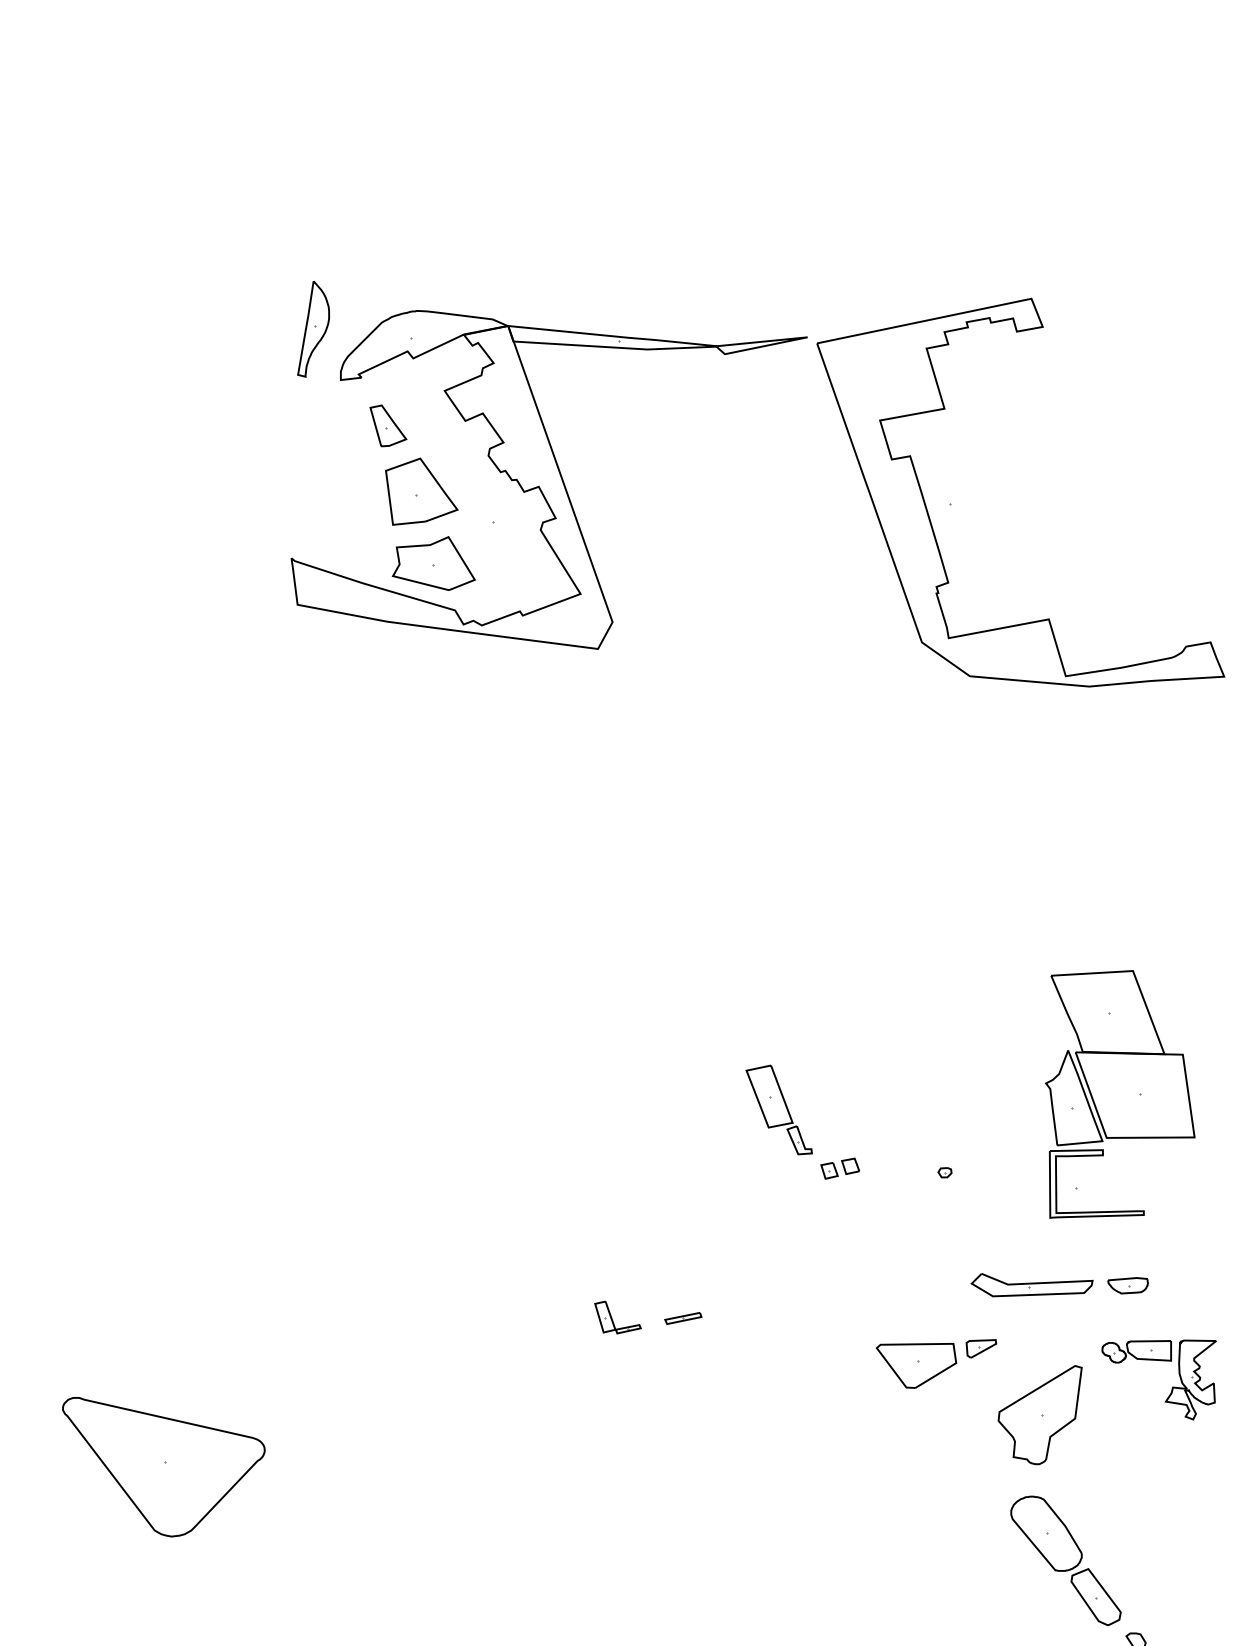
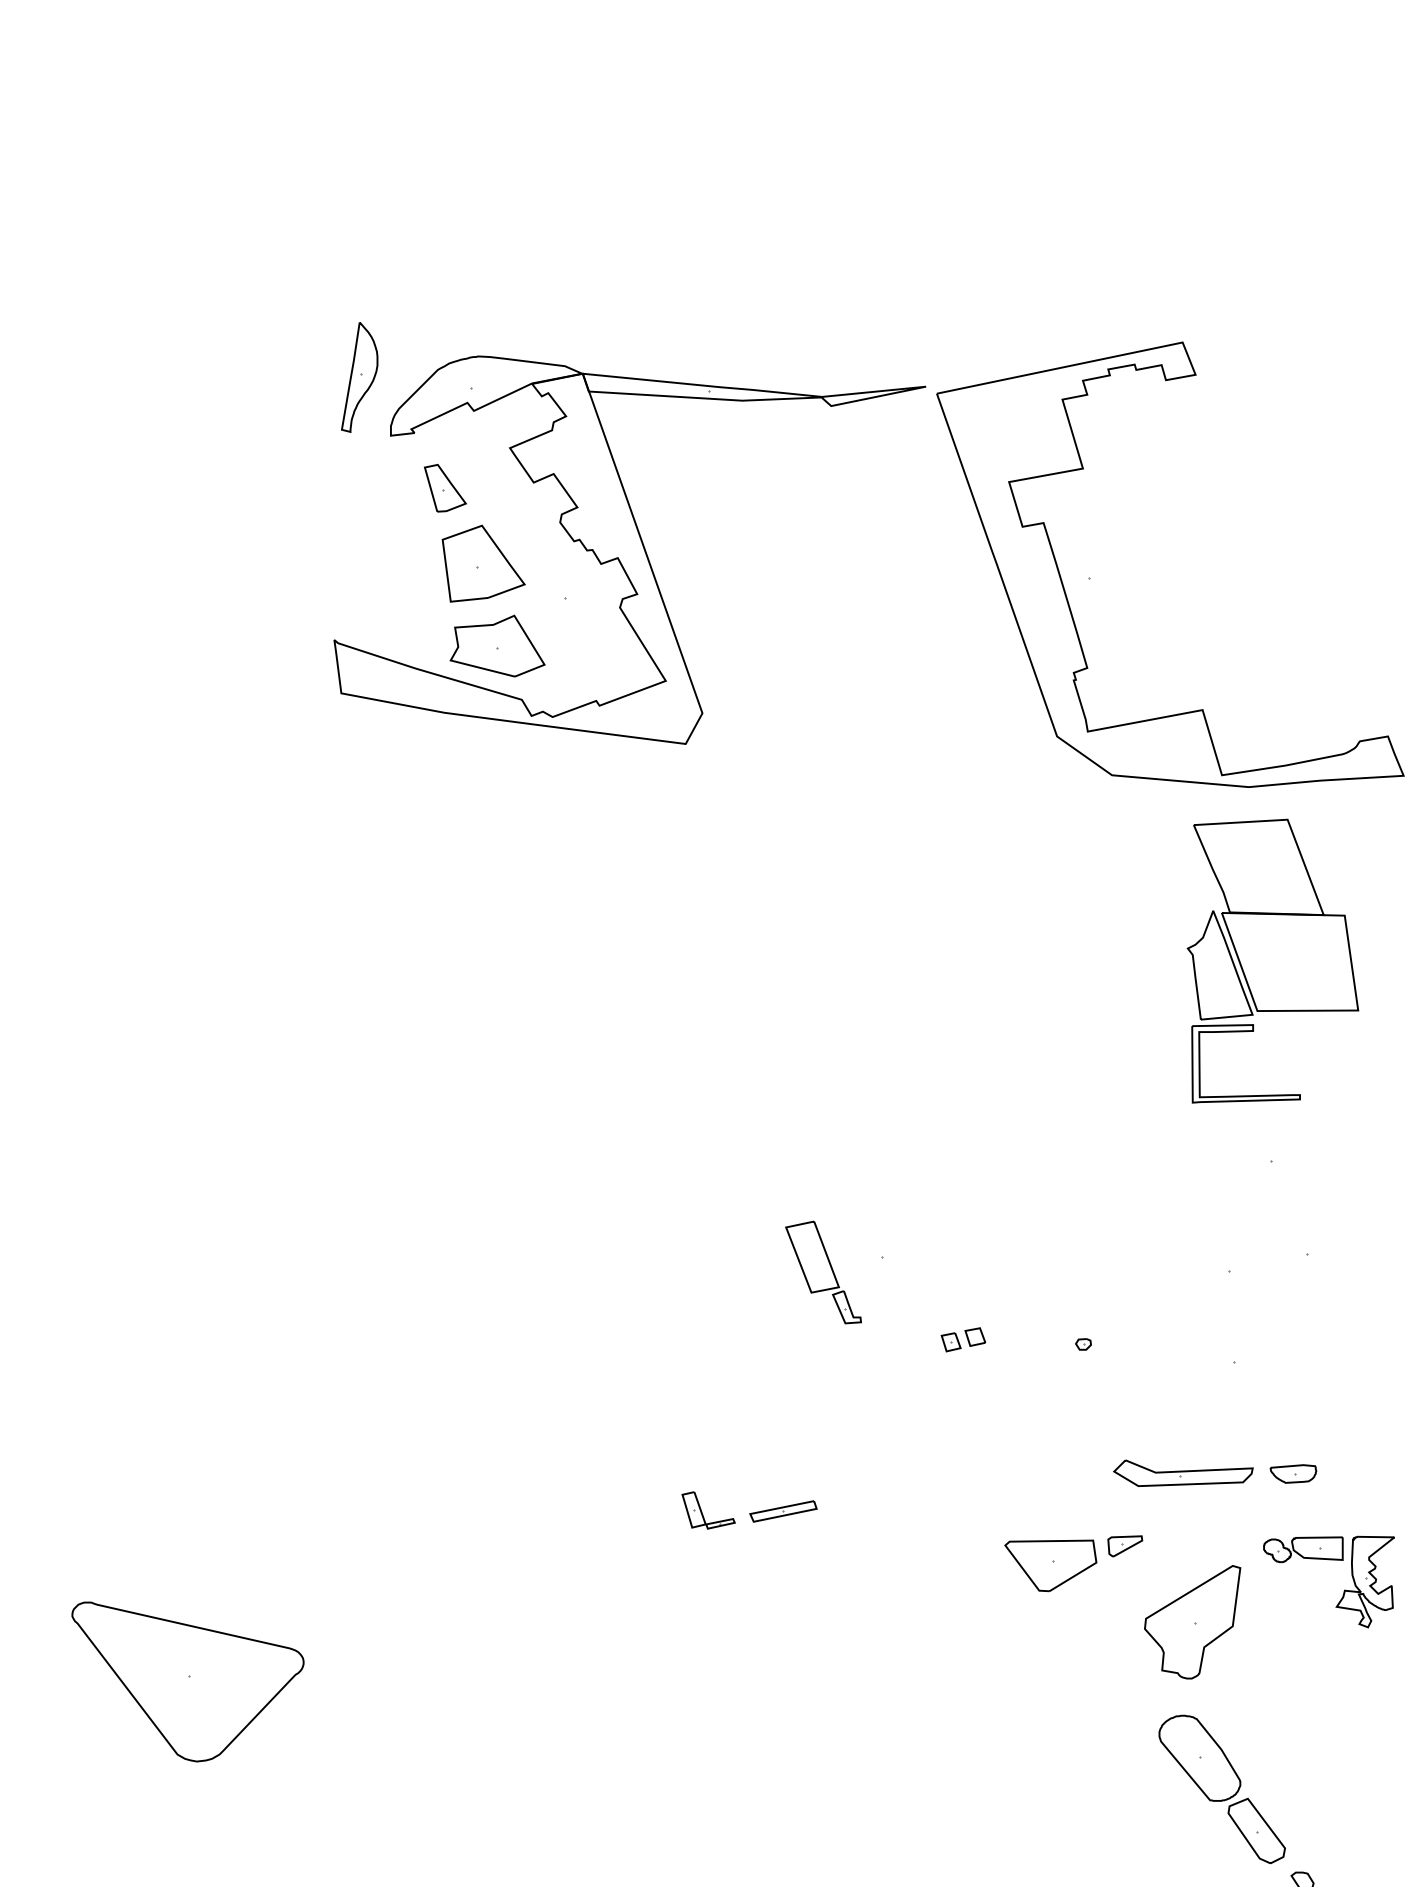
part: (1120, 1094) -> (1273, 961), moved
part: (778, 1109) -> (822, 1271), moved
part: (683, 1318) -> (783, 1511), size x1.6

